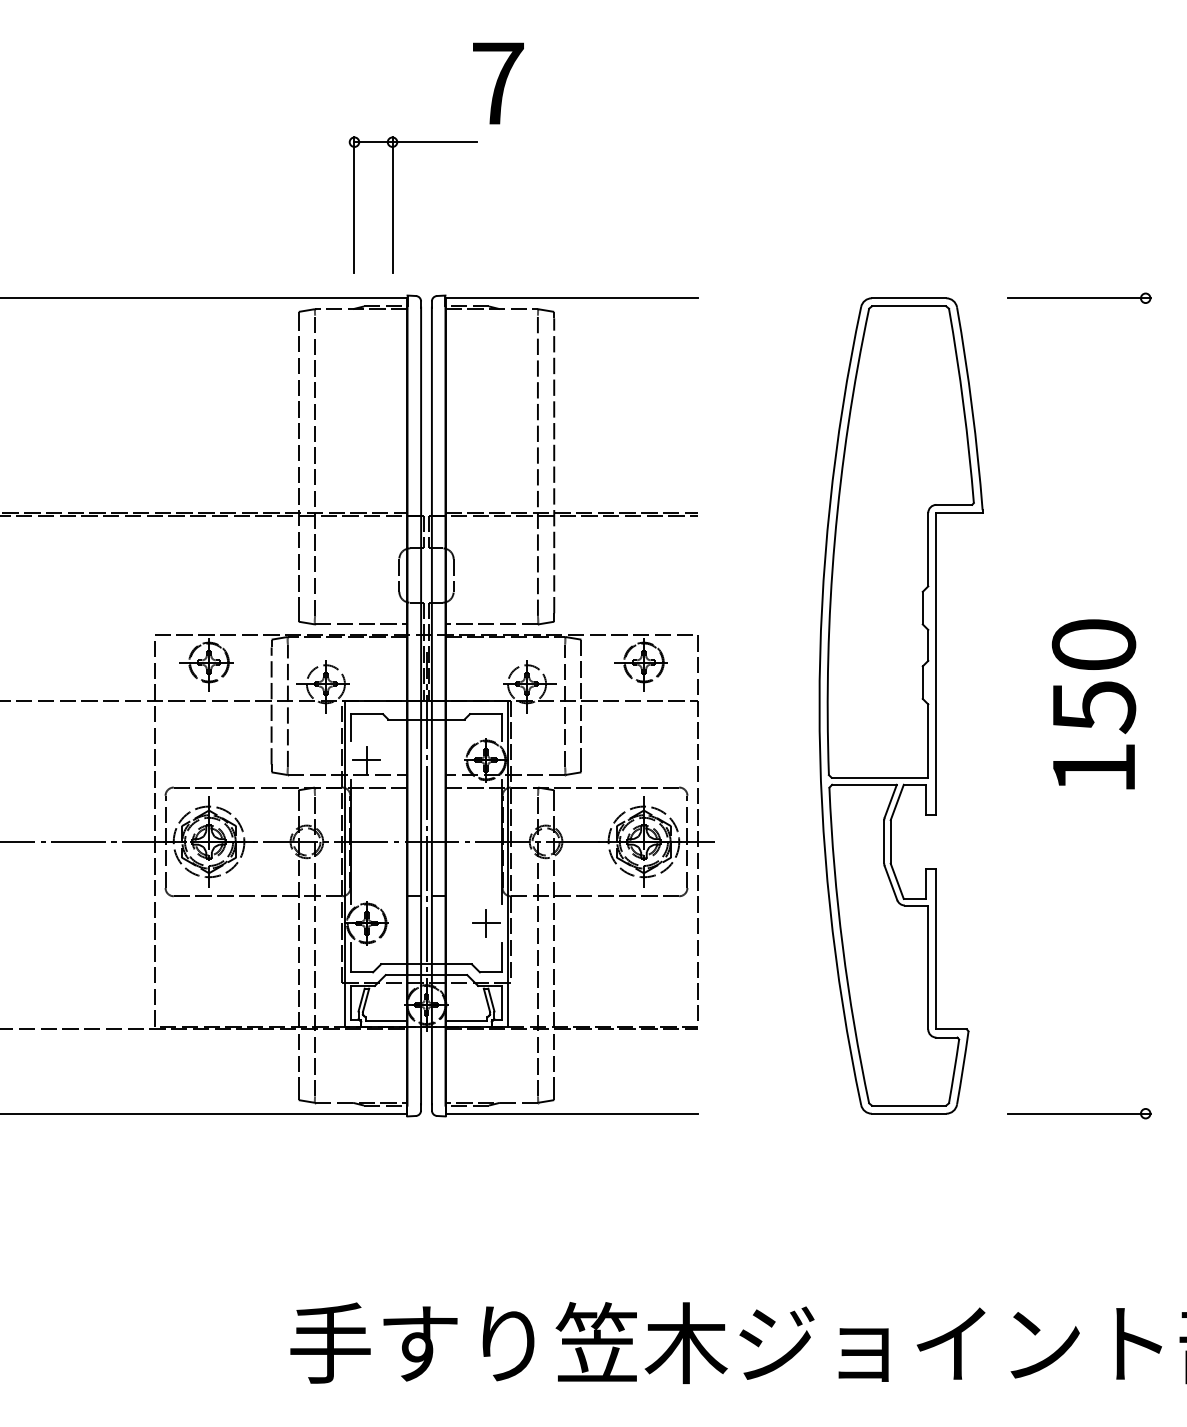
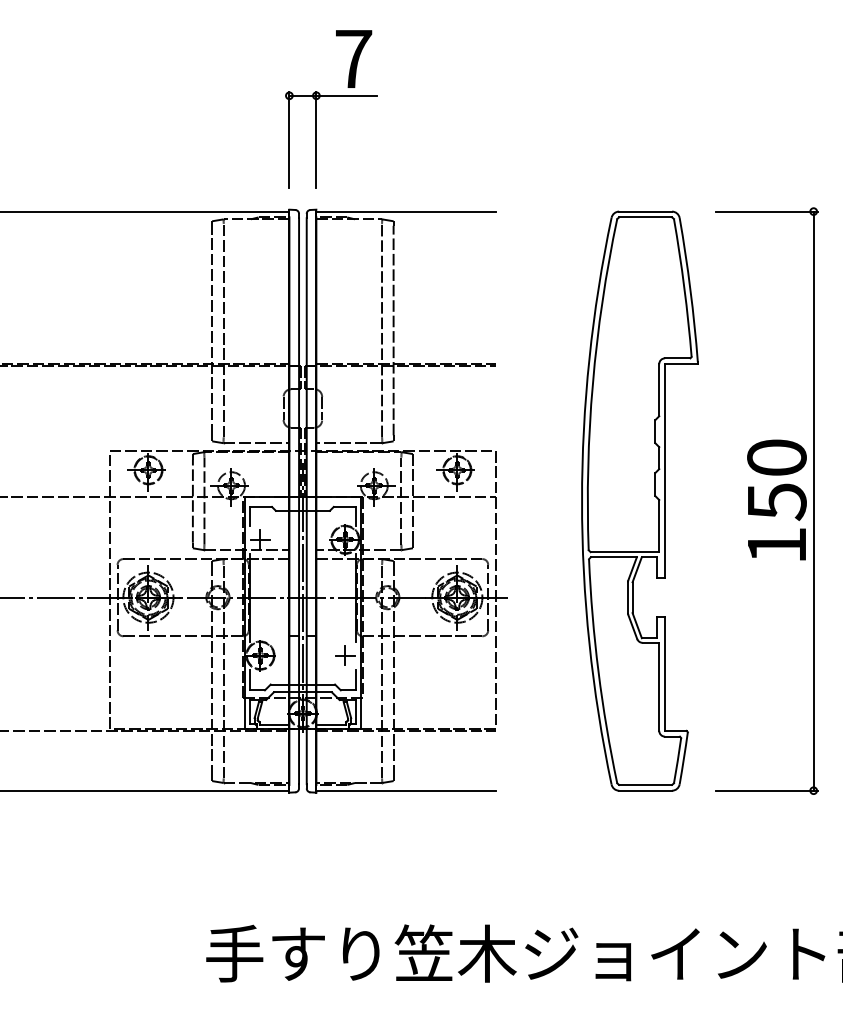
part: (393, 204) -> (317, 140), moved
line: (1145, 705) -> (813, 500), added

